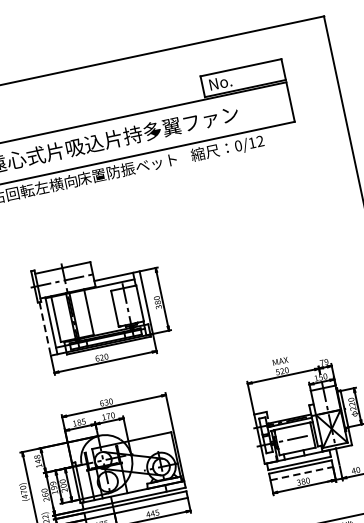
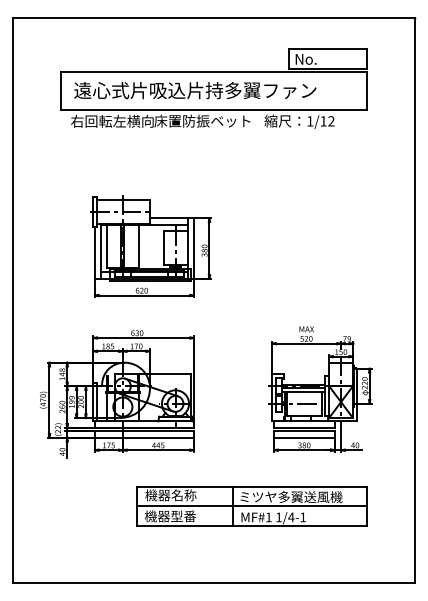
text: (238, 146) -> (310, 121), 0/12 -> 1/12
line: (44, 328) -> (94, 252), dashed -> solid
line: (301, 473) -> (304, 437), dashed -> solid

